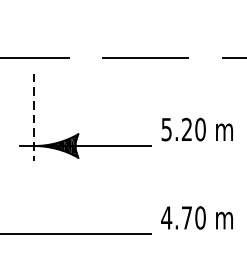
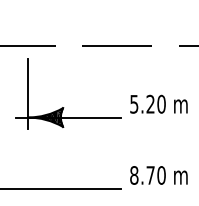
line: (34, 117) -> (27, 94), dashed -> solid
text: (165, 217) -> (133, 175), 4.70 -> 8.70

